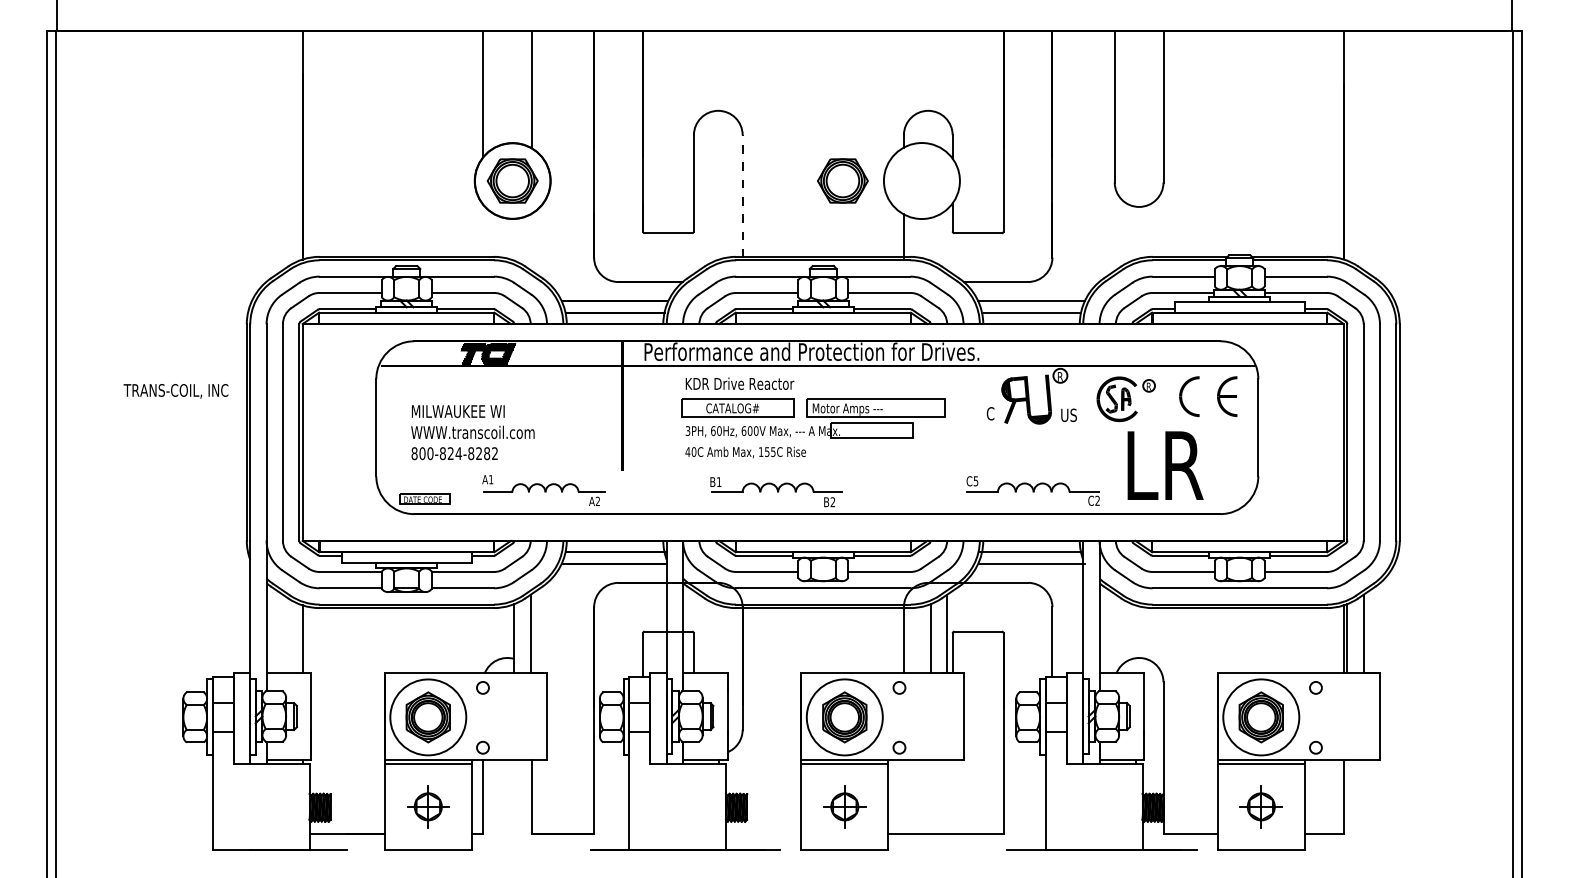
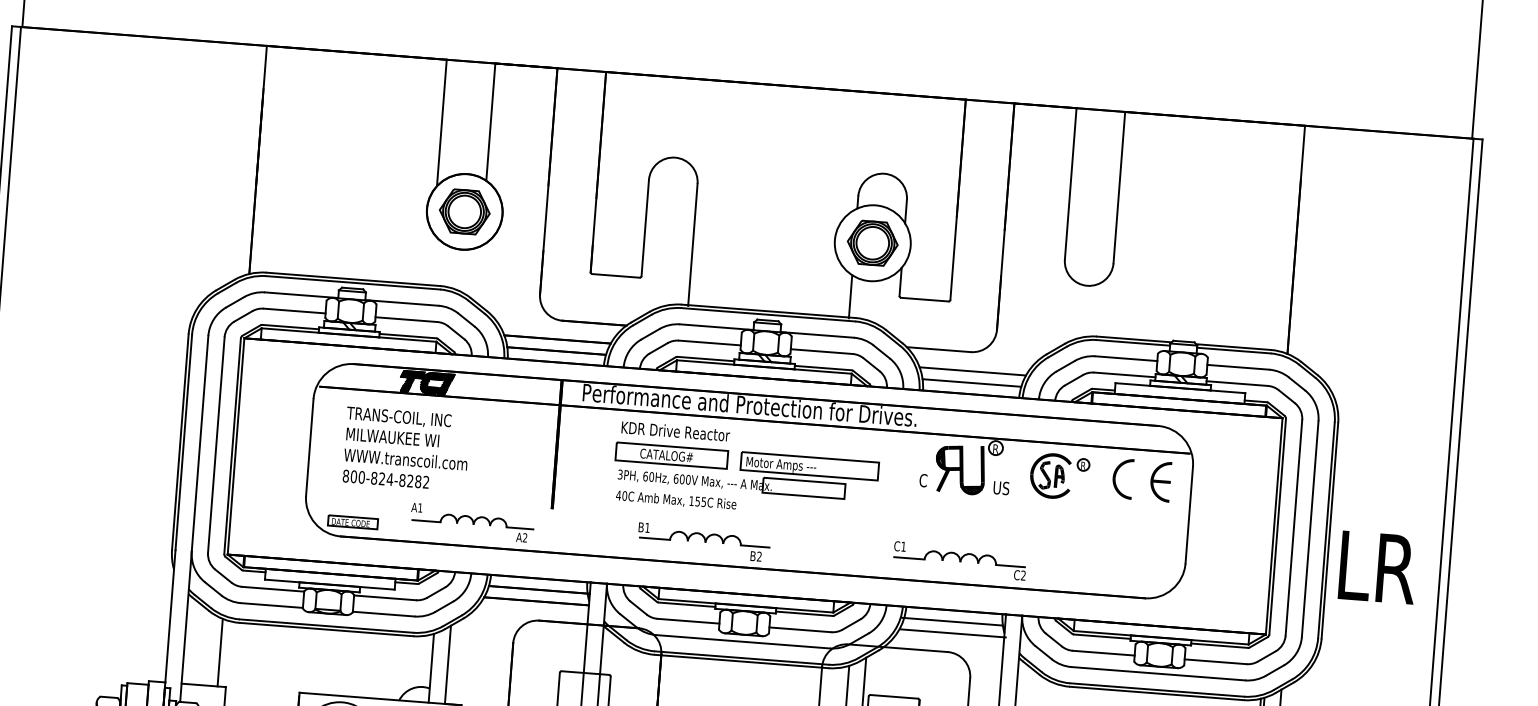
part: (842, 180) -> (872, 242), moved
line: (742, 195) -> (692, 243), dashed -> solid
text: (175, 391) -> (398, 417), moved
text: (1165, 465) -> (1377, 567), moved
text: (975, 481) -> (903, 546), C5 -> C1

